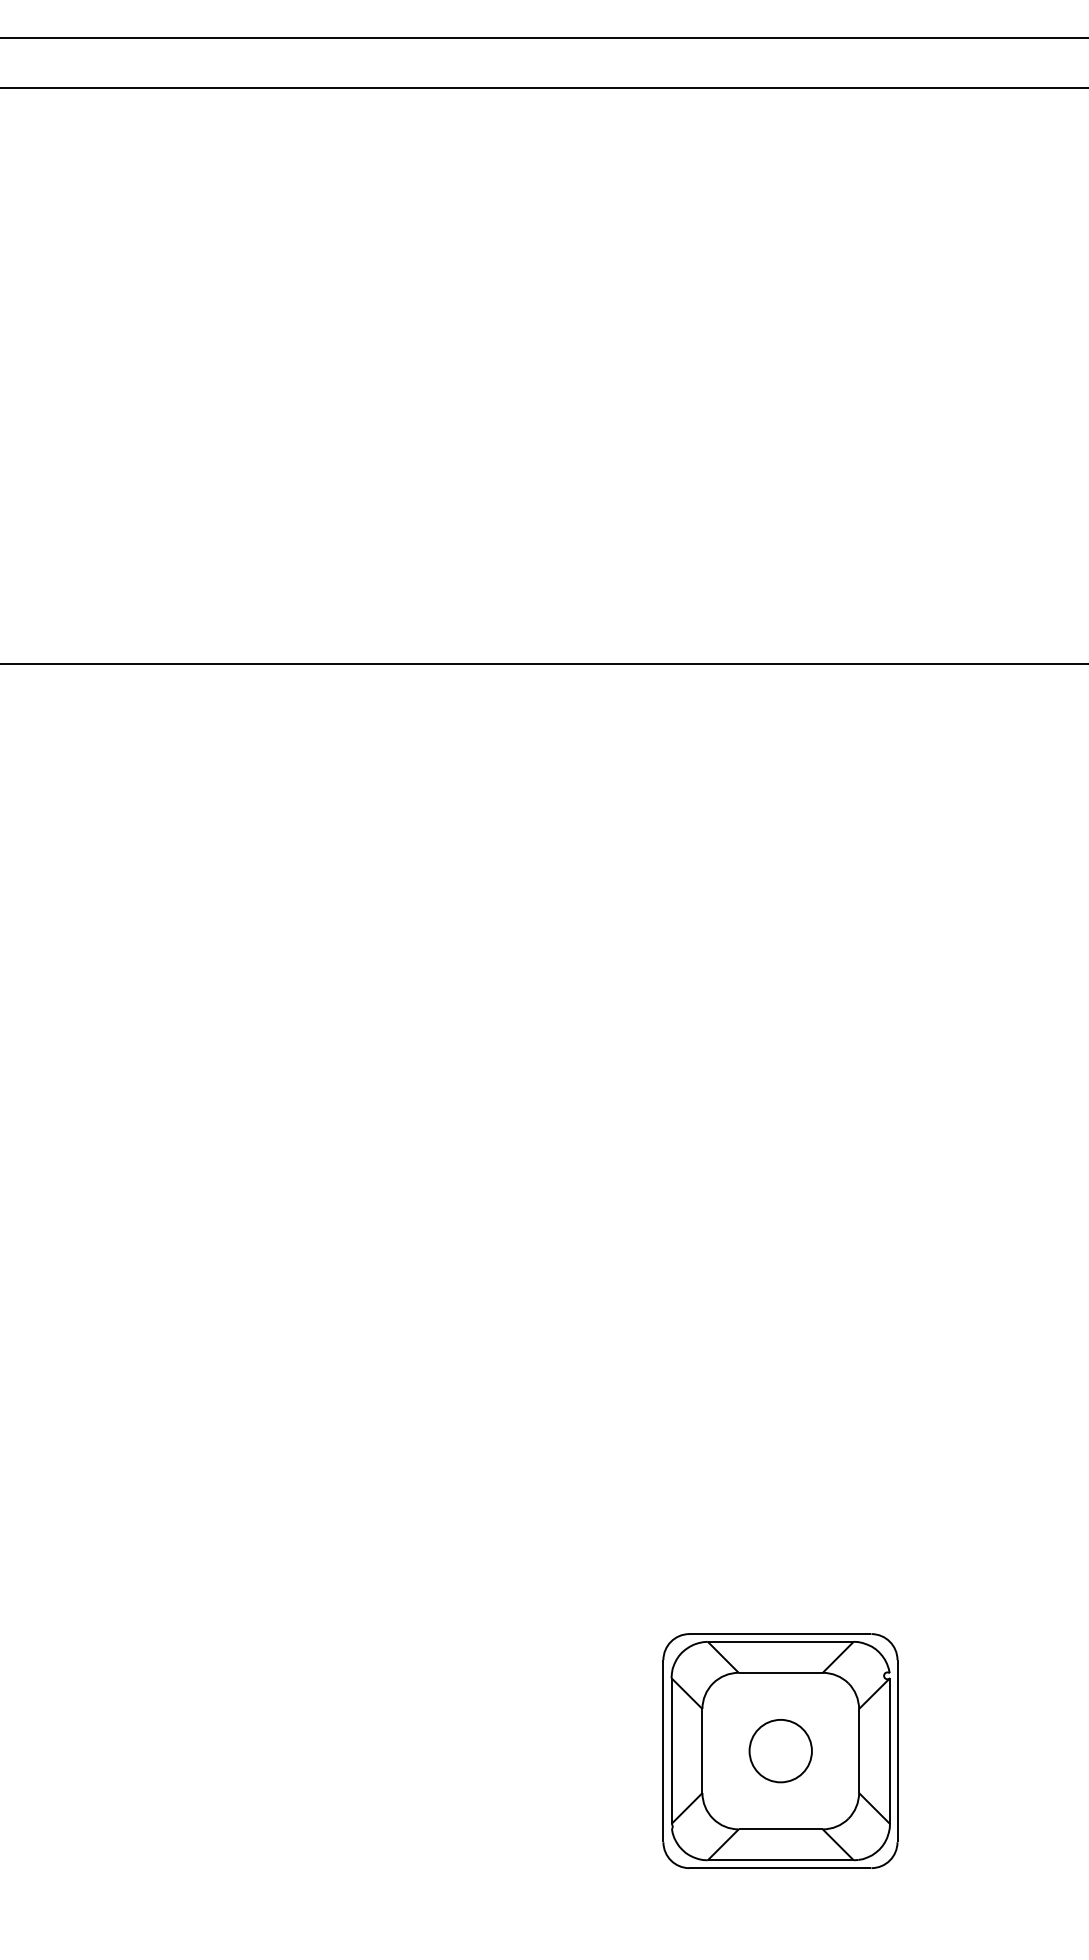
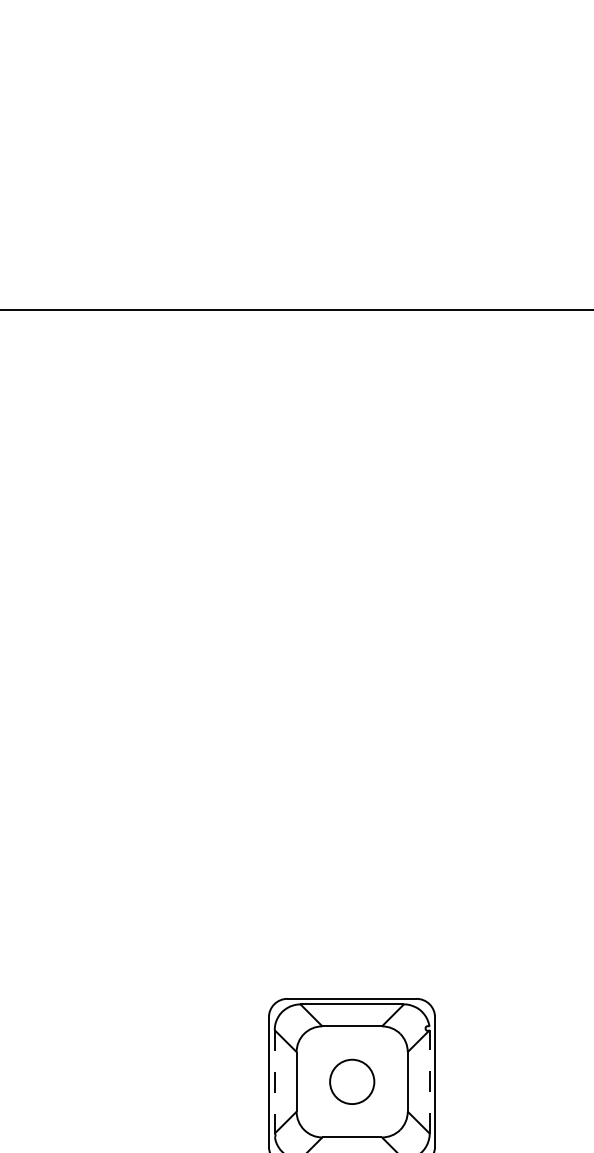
line: (671, 1751) -> (274, 1082), solid -> dashed
line: (890, 1751) -> (430, 1082), solid -> dashed

